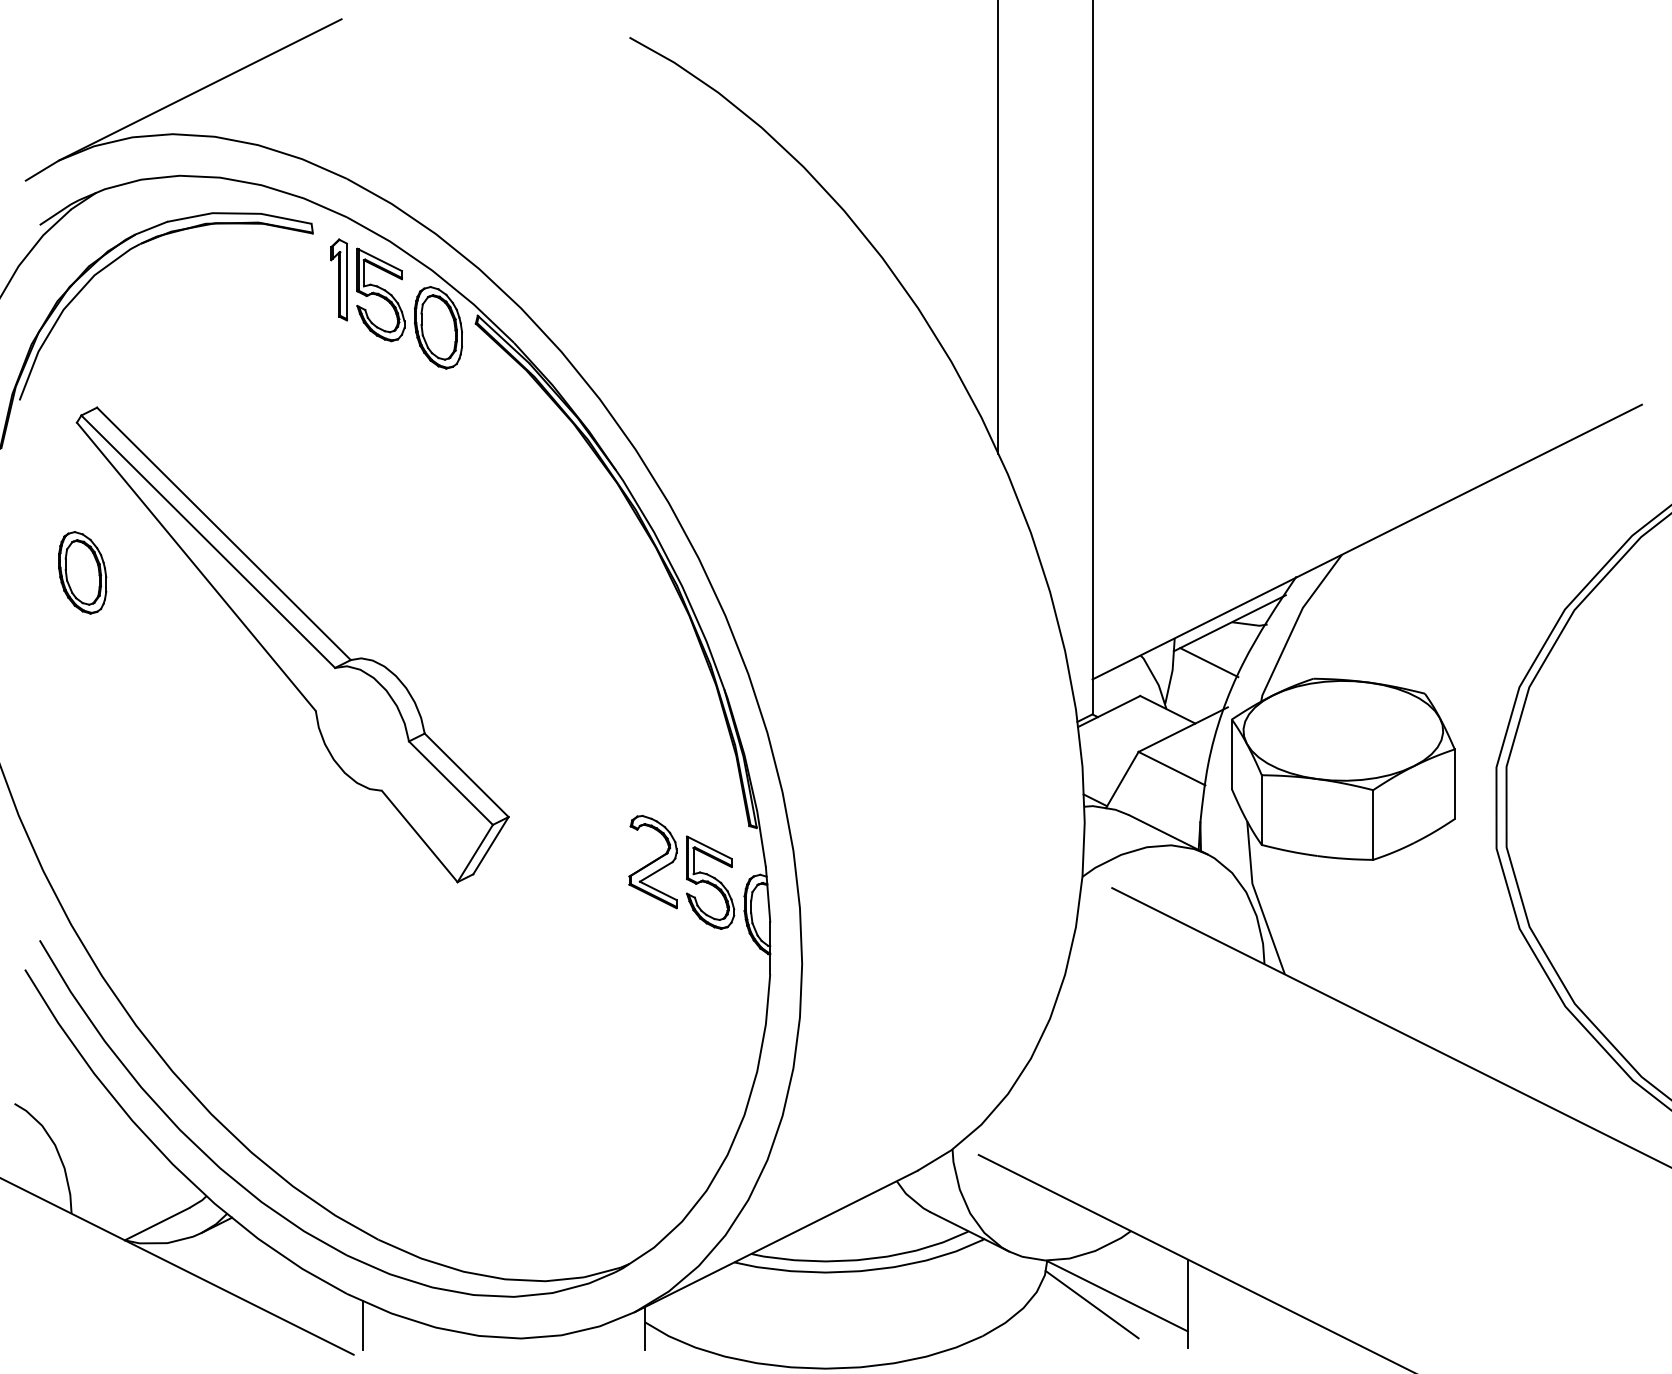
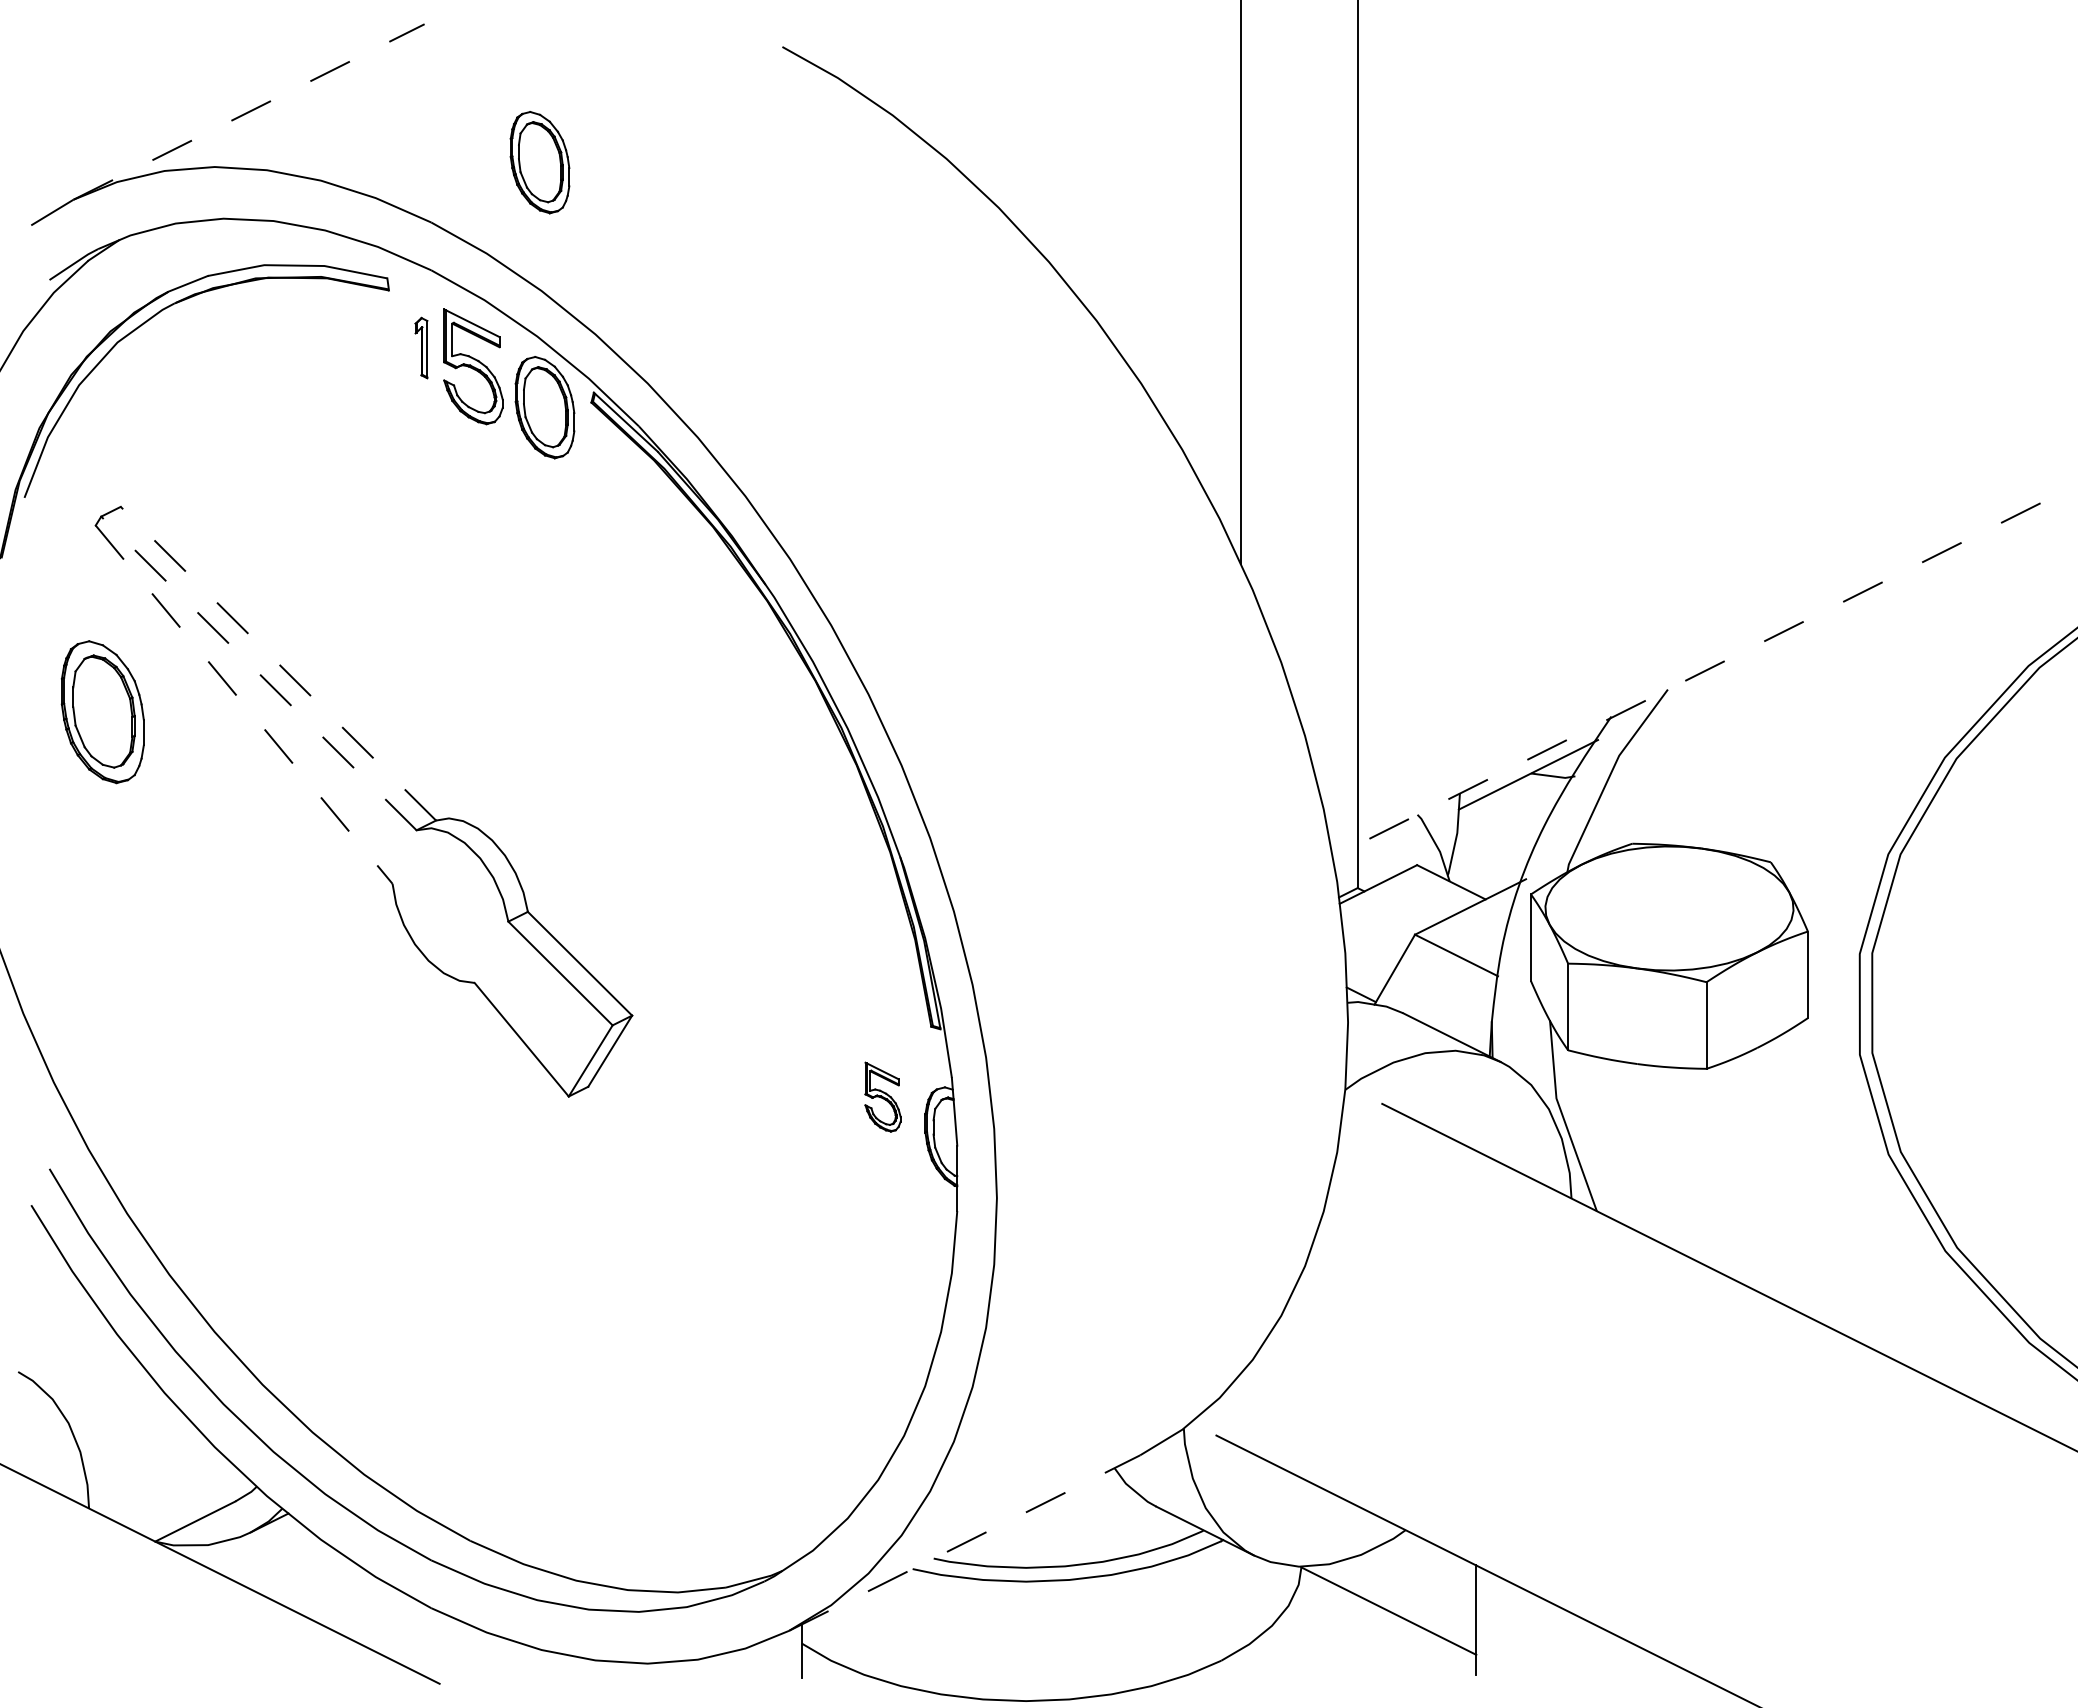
line: (200, 89) -> (249, 111), solid -> dashed
part: (434, 130) -> (539, 162), added
part: (339, 279) -> (421, 347), size x0.6
line: (224, 533) -> (278, 663), solid -> dashed
line: (207, 541) -> (258, 673), solid -> dashed
line: (1367, 541) -> (1699, 673), solid -> dashed
line: (196, 566) -> (244, 704), solid -> dashed
part: (82, 572) -> (102, 711), size x1.4
line: (1208, 662) -> (1502, 823), removed
part: (652, 862) -> (811, 1071), removed
part: (710, 882) -> (882, 1096), size x0.6
line: (776, 1241) -> (965, 1542), solid -> dashed
line: (1092, 1304) -> (1357, 1621), removed
line: (362, 1324) -> (450, 1646), removed

